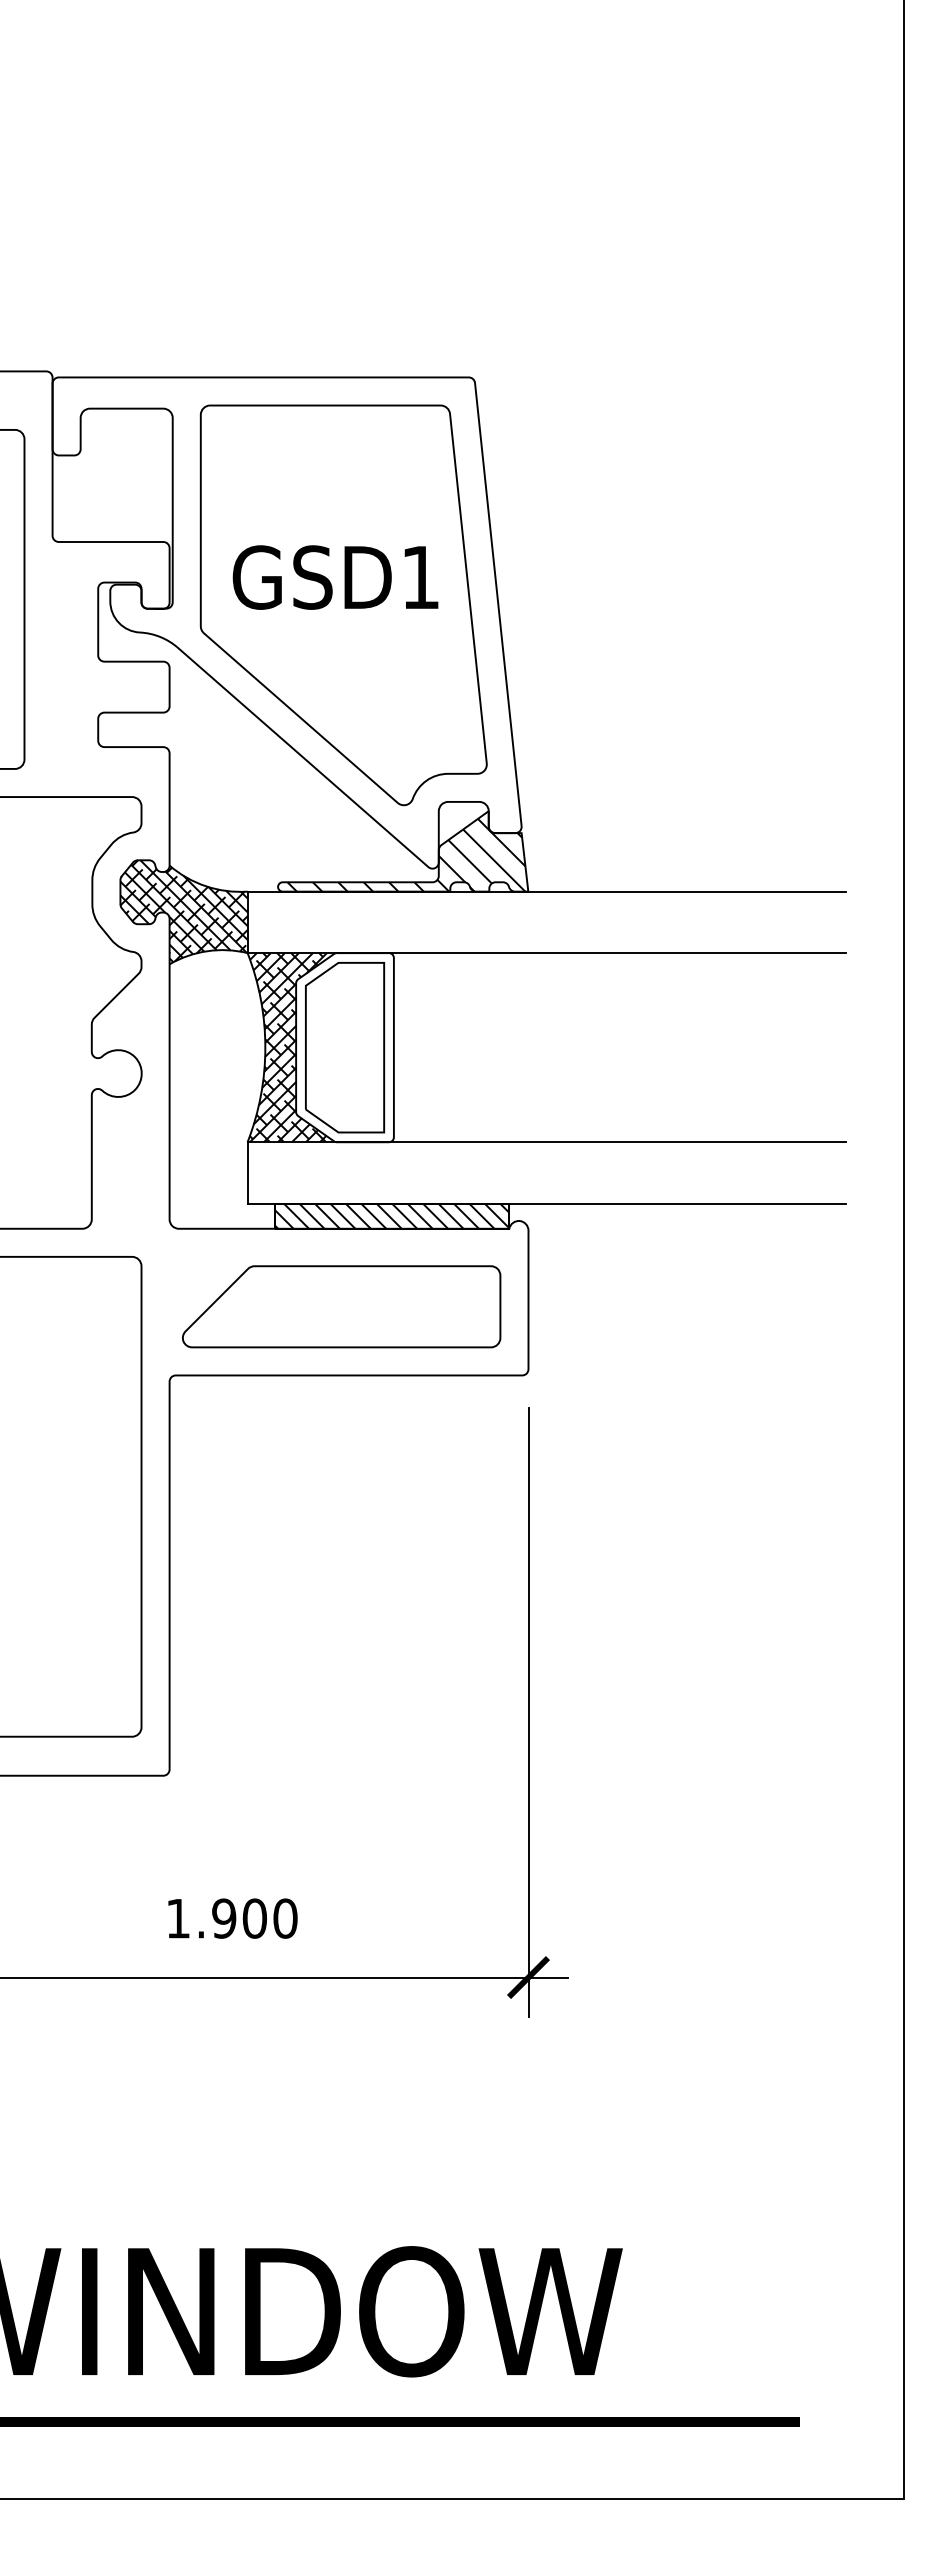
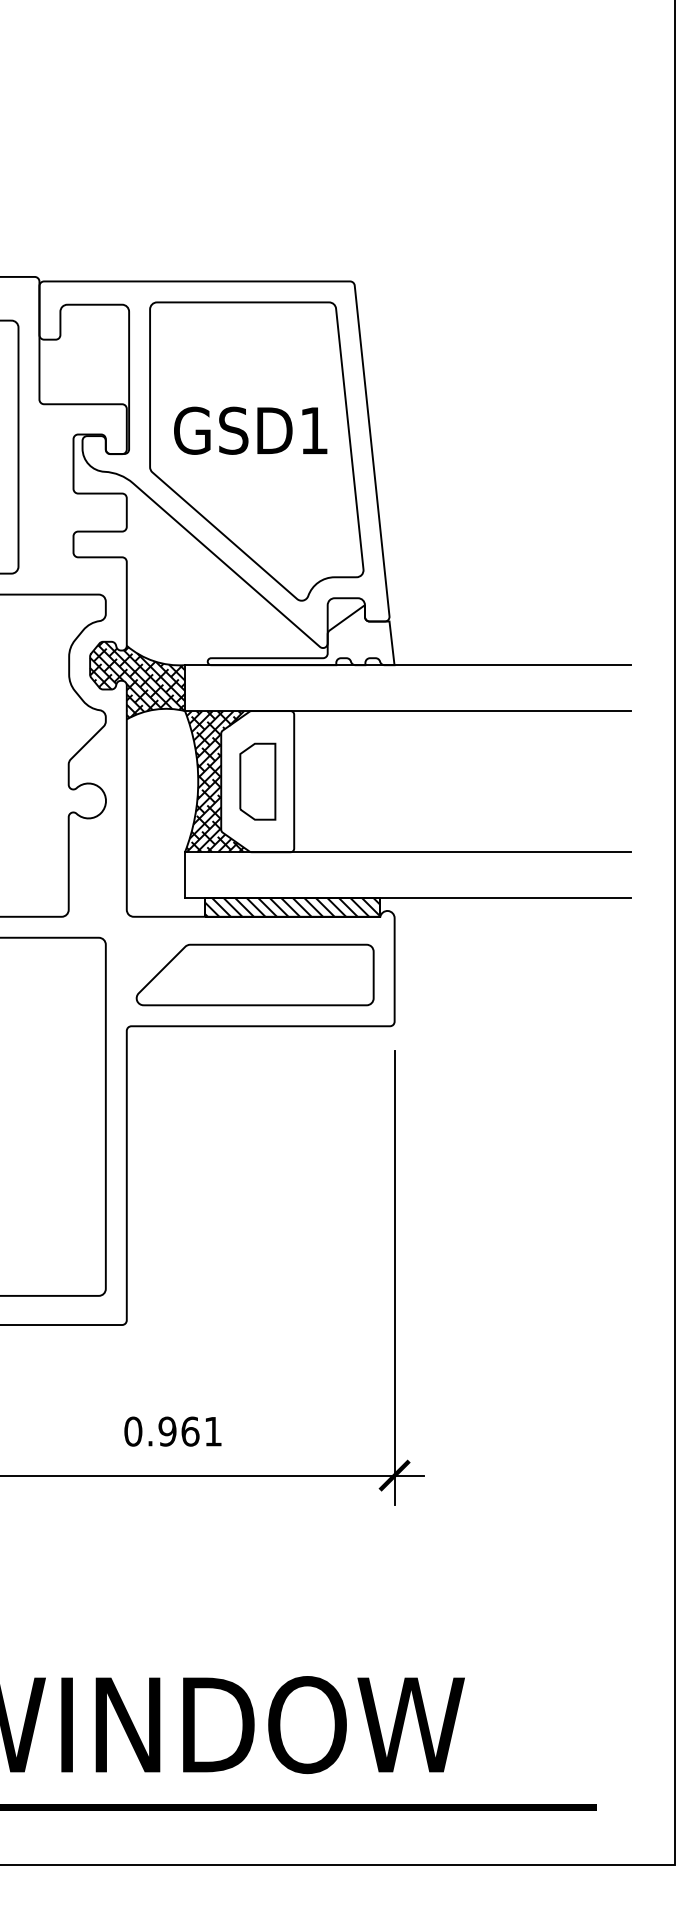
hatch: (406, 854) -> (303, 637), removed
part: (345, 1047) -> (258, 781), size x0.6
text: (231, 1918) -> (172, 1431), 1.900 -> 0.961

